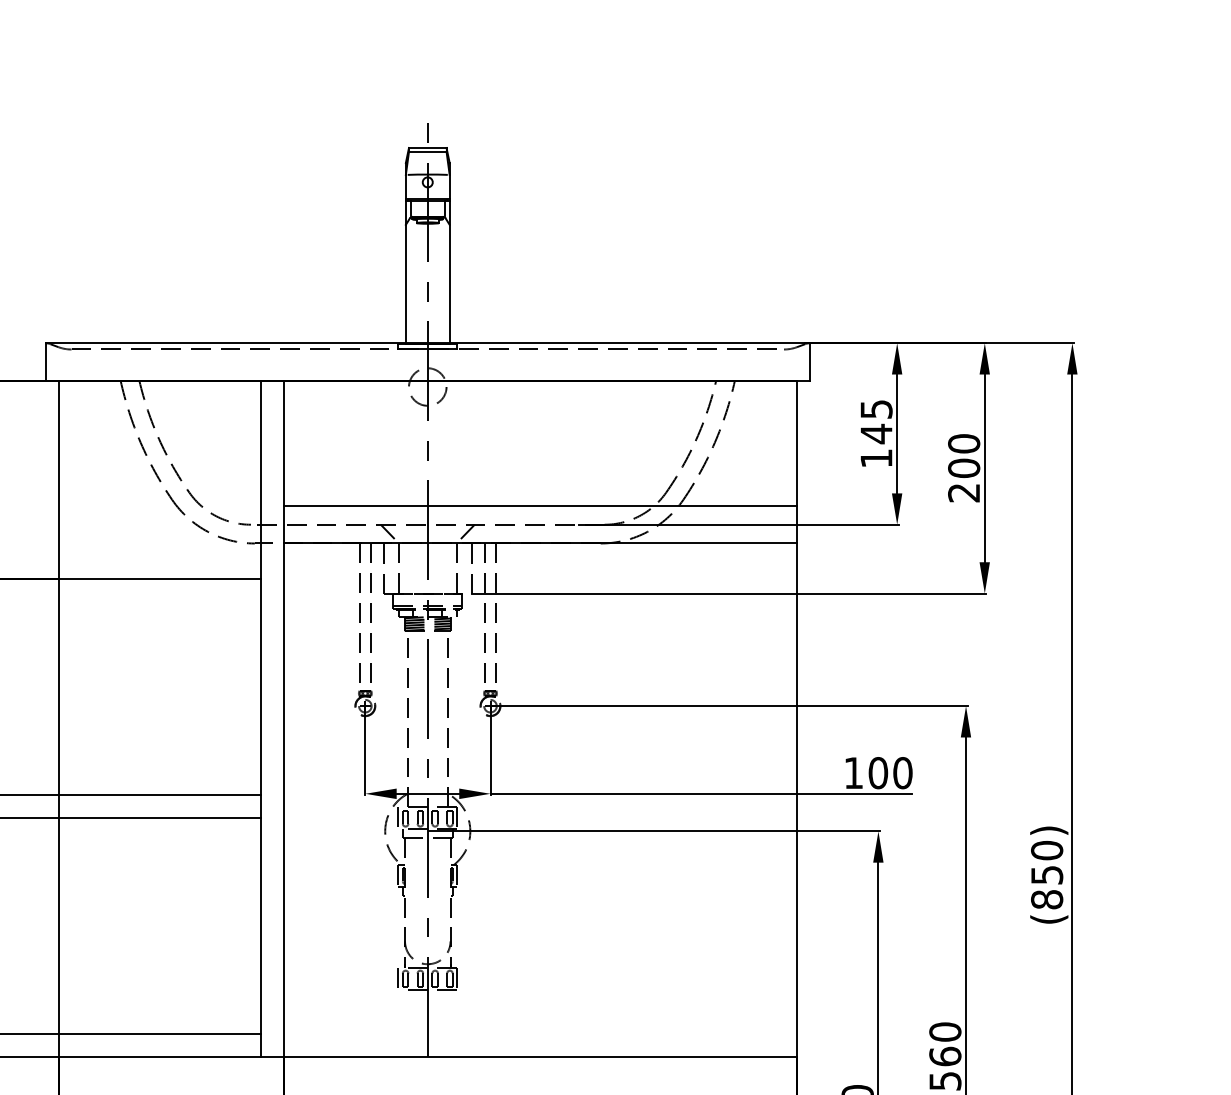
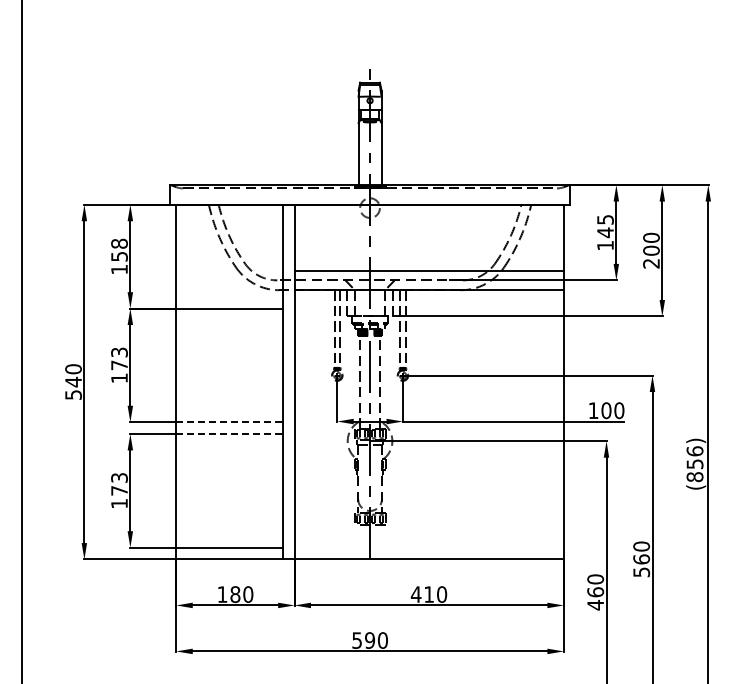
line: (161, 795) -> (230, 422), solid -> dashed
line: (161, 818) -> (230, 434), solid -> dashed
text: (1046, 850) -> (694, 451), (850) -> (856)

